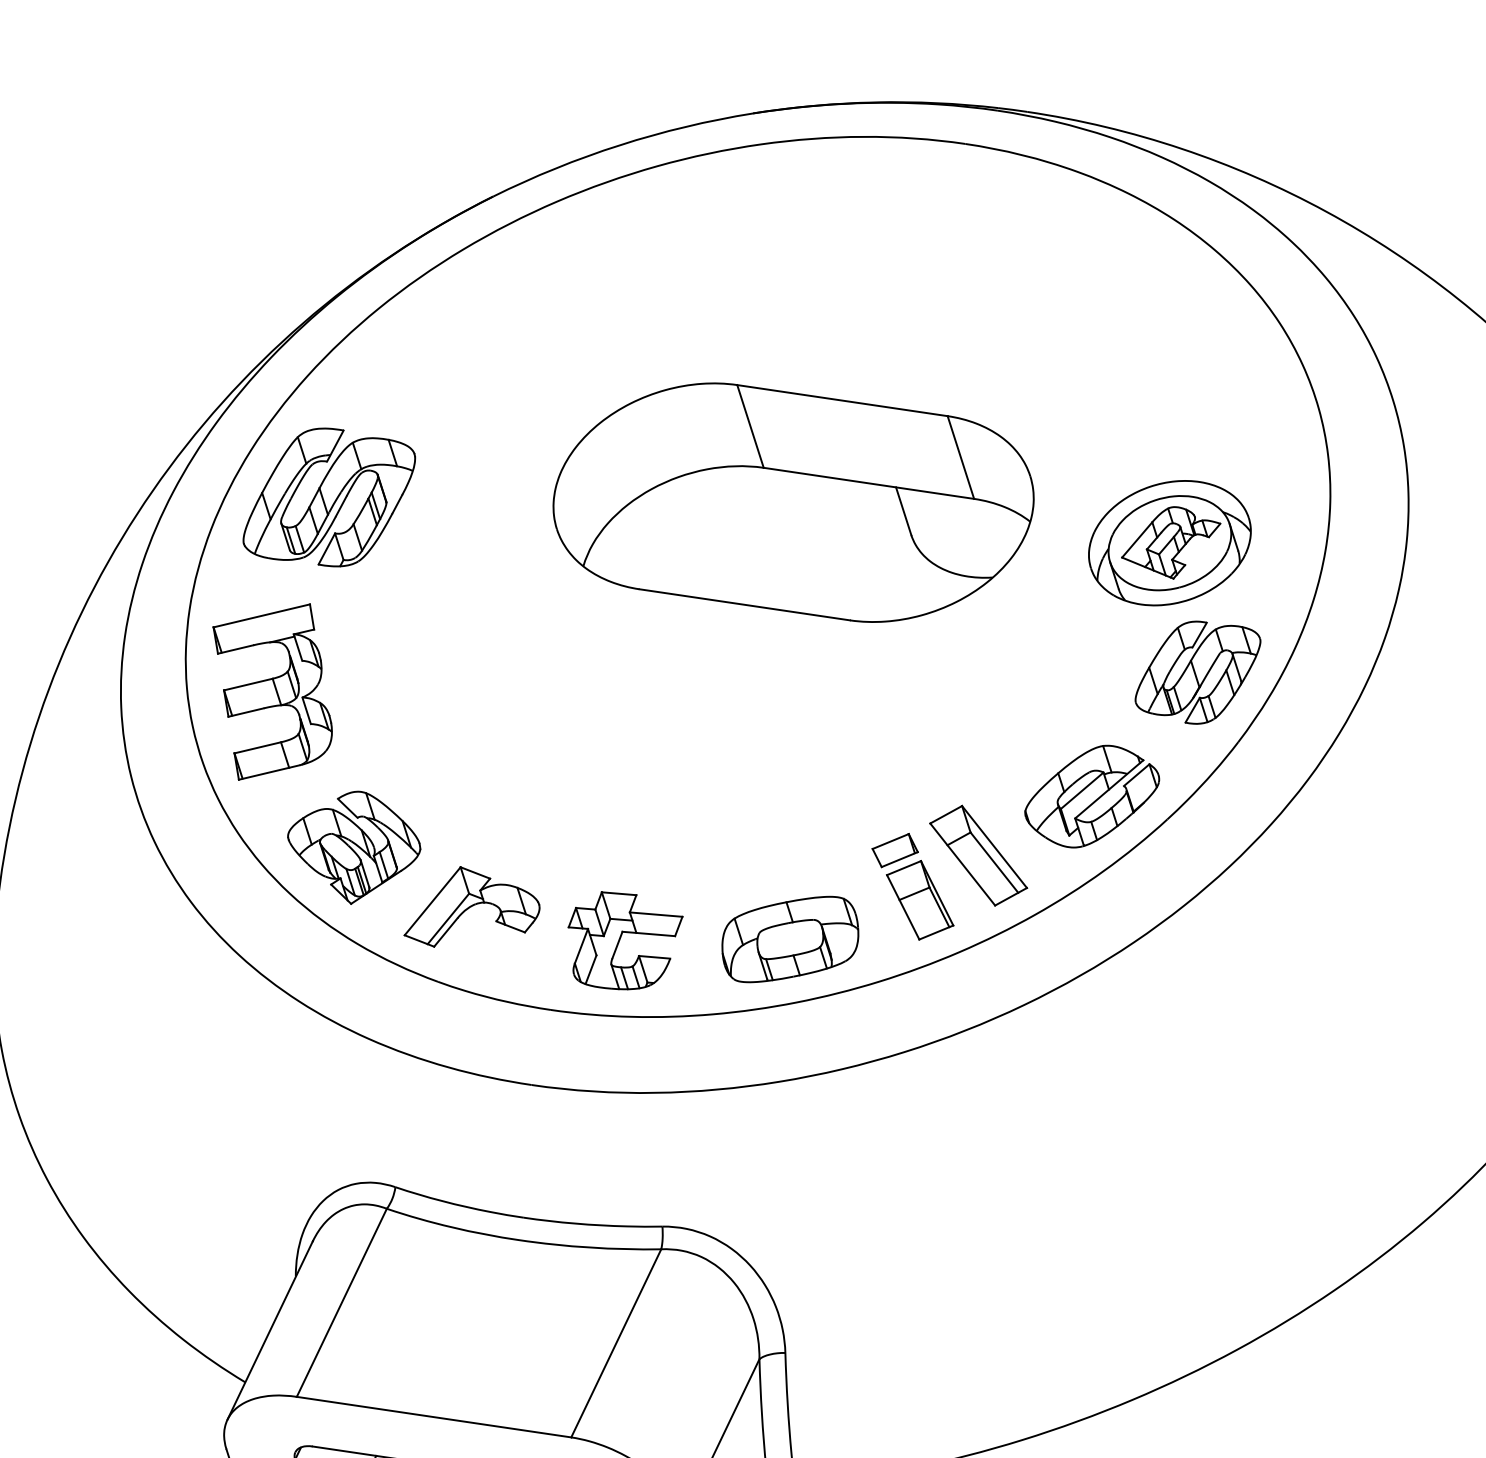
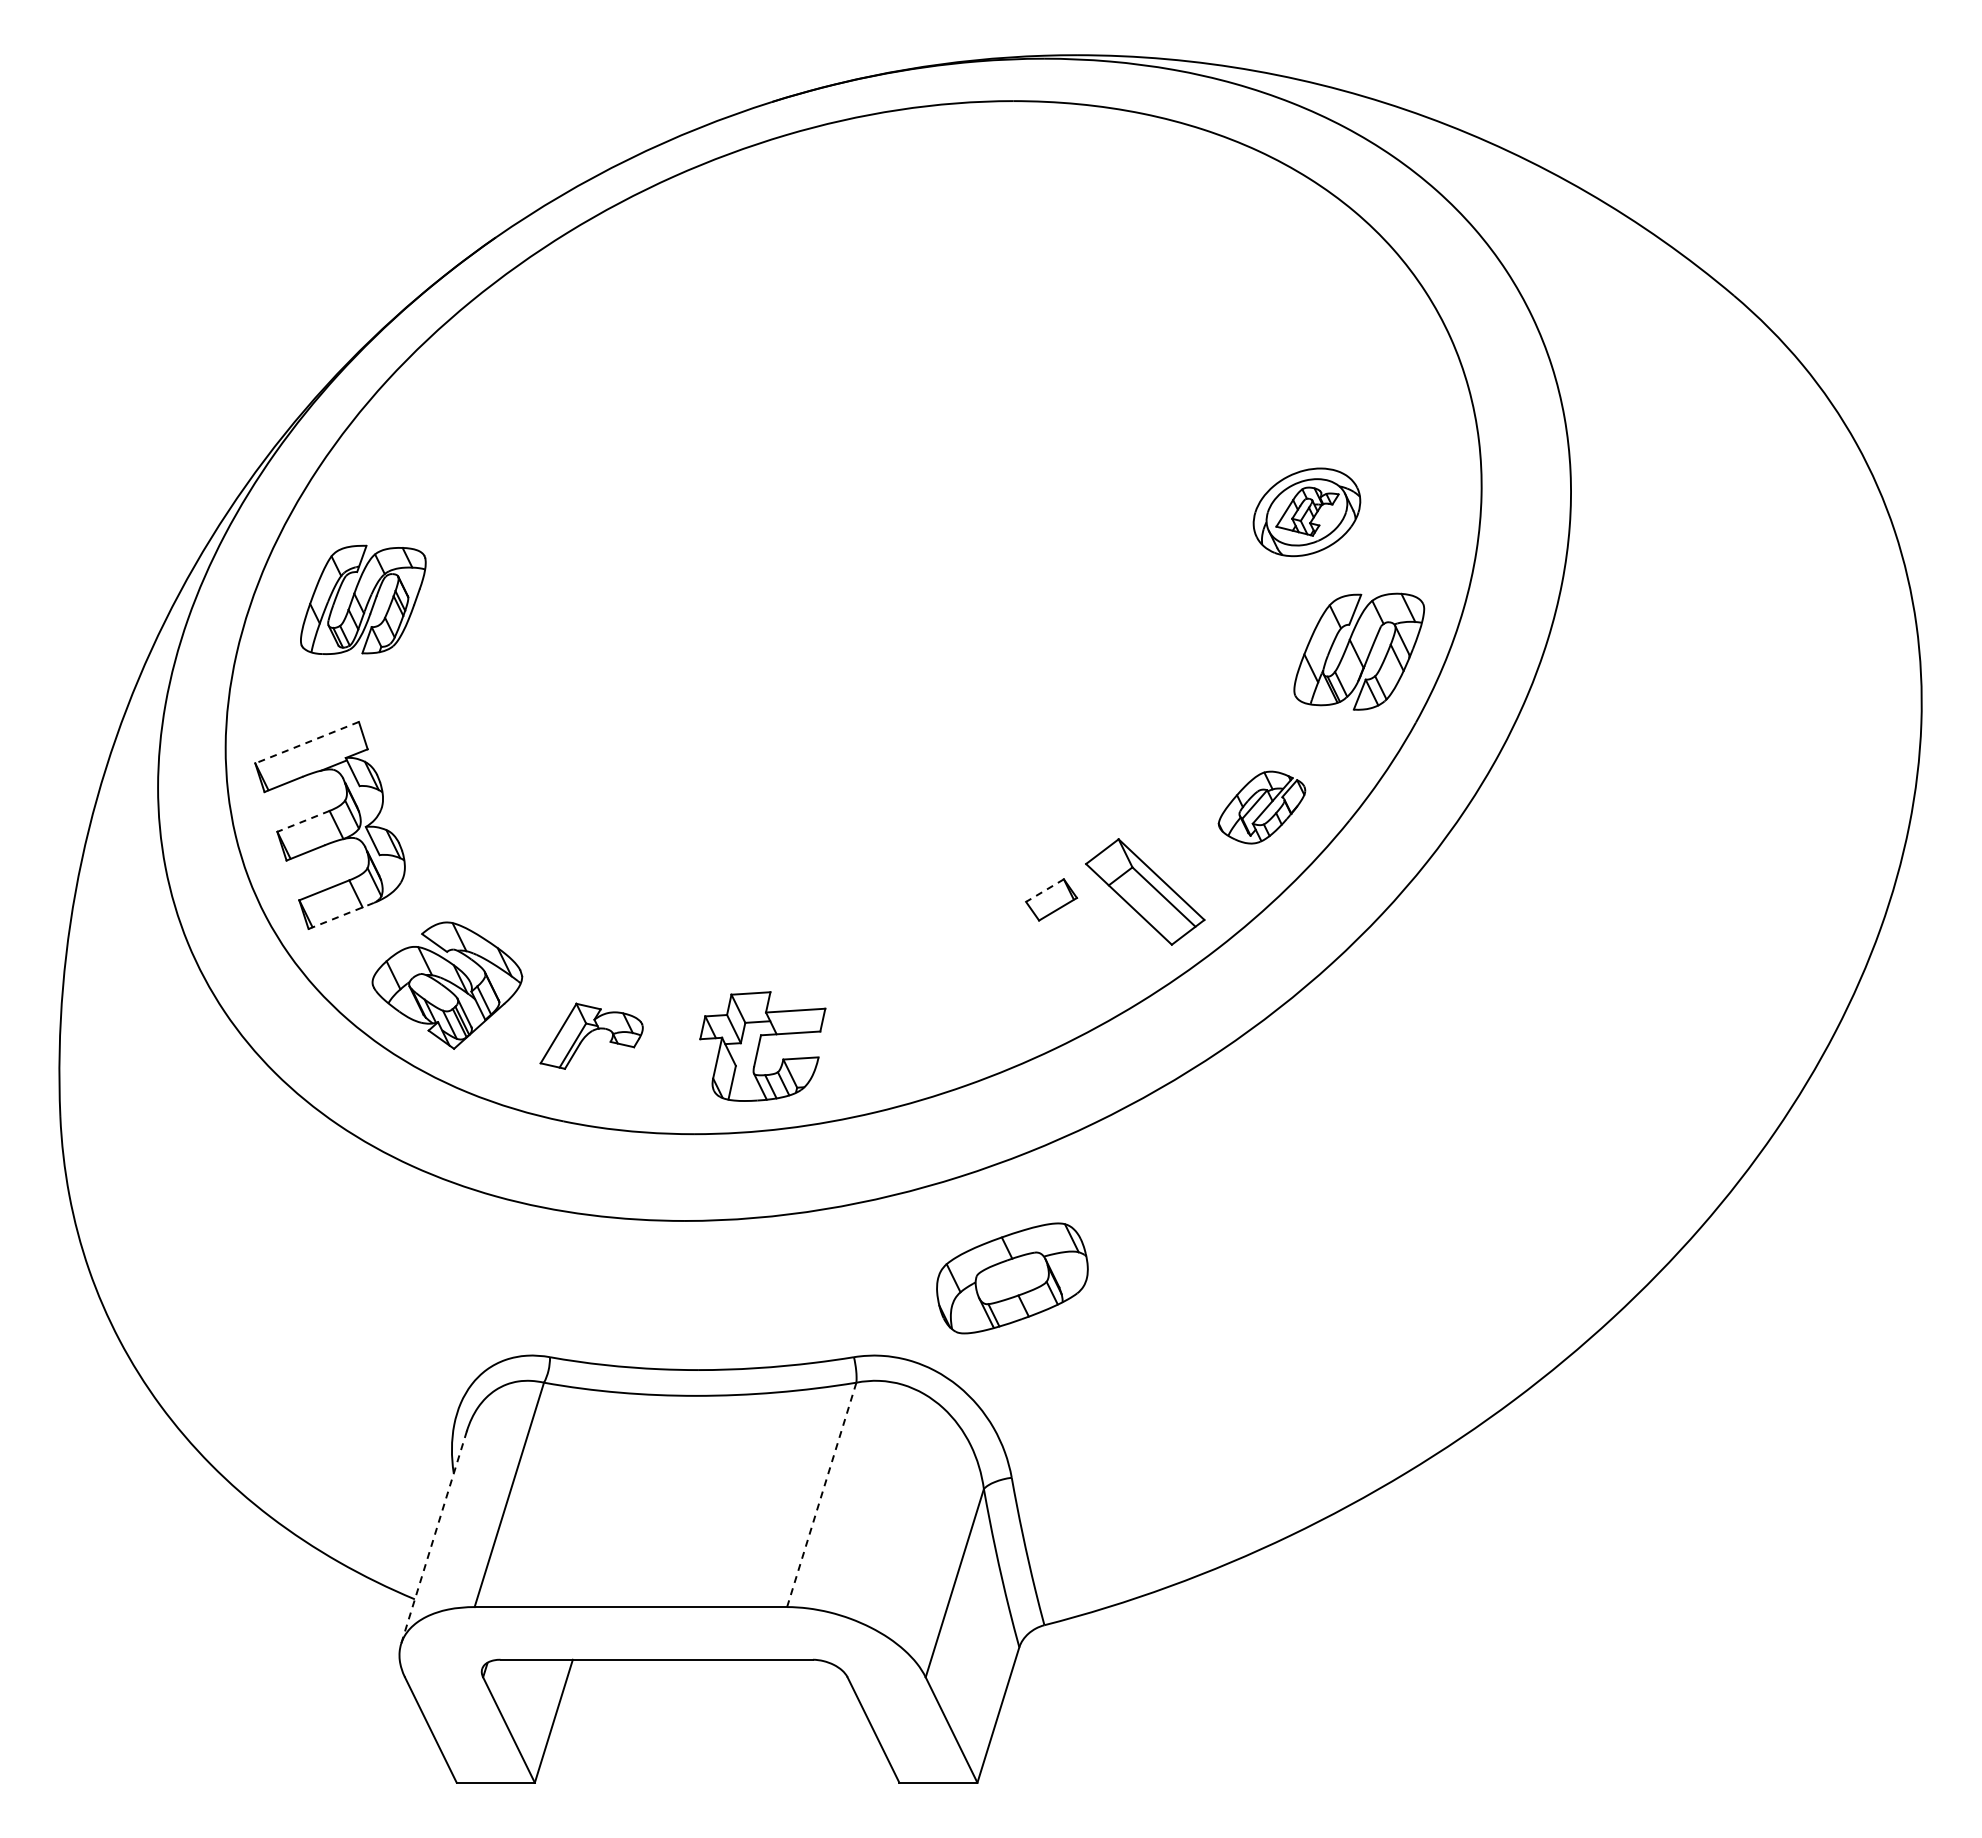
part: (329, 497) -> (363, 599), size x0.7
part: (793, 502) -> (880, 528), removed
part: (1169, 543) -> (1306, 512), size x0.6
line: (262, 615) -> (307, 742), solid -> dashed
line: (248, 684) -> (303, 821), solid -> dashed
line: (269, 772) -> (341, 915), solid -> dashed
part: (1091, 796) -> (1261, 807), size x0.6
line: (890, 841) -> (1044, 890), solid -> dashed
part: (920, 900) -> (1087, 951), removed
part: (473, 909) -> (591, 1035), size x0.7
part: (790, 939) -> (1012, 1278), moved
line: (269, 1331) -> (433, 1538), solid -> dashed
line: (616, 1342) -> (821, 1494), solid -> dashed

